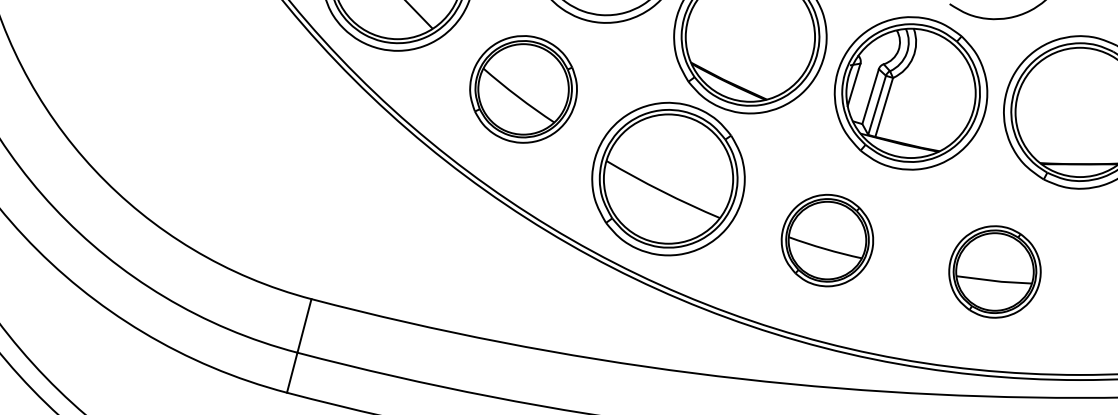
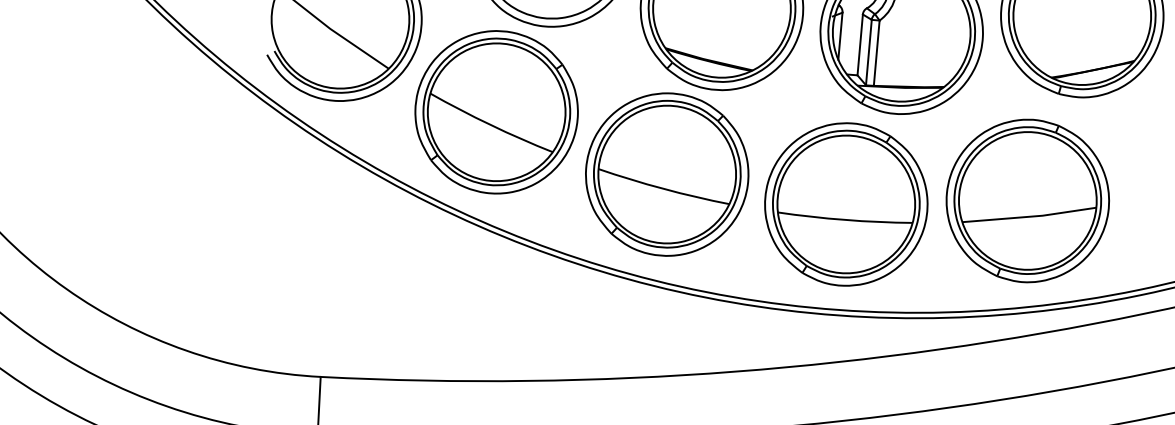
part: (523, 89) -> (496, 112), size x1.43
part: (827, 240) -> (846, 204), size x1.67
part: (994, 271) -> (1027, 200), size x1.67

